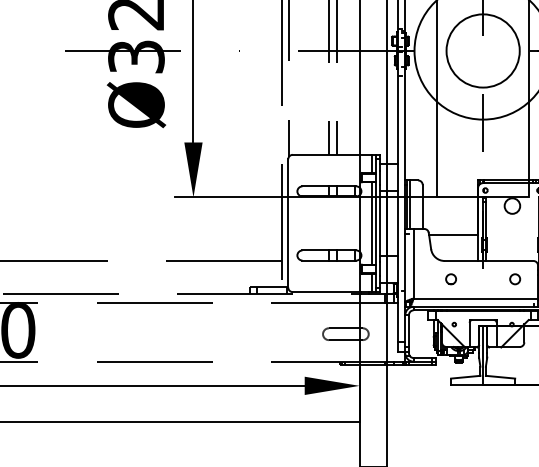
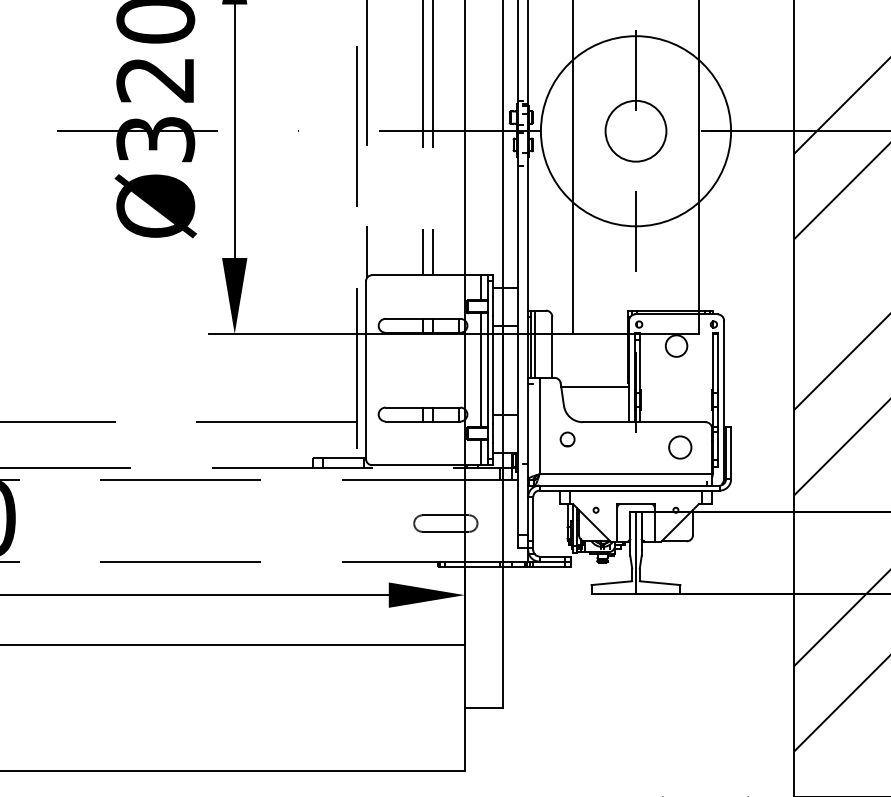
circle: (482, 50) -> (635, 130), size x0.6
part: (451, 279) -> (567, 439), moved
circle: (515, 279) -> (680, 447), size x1.6

